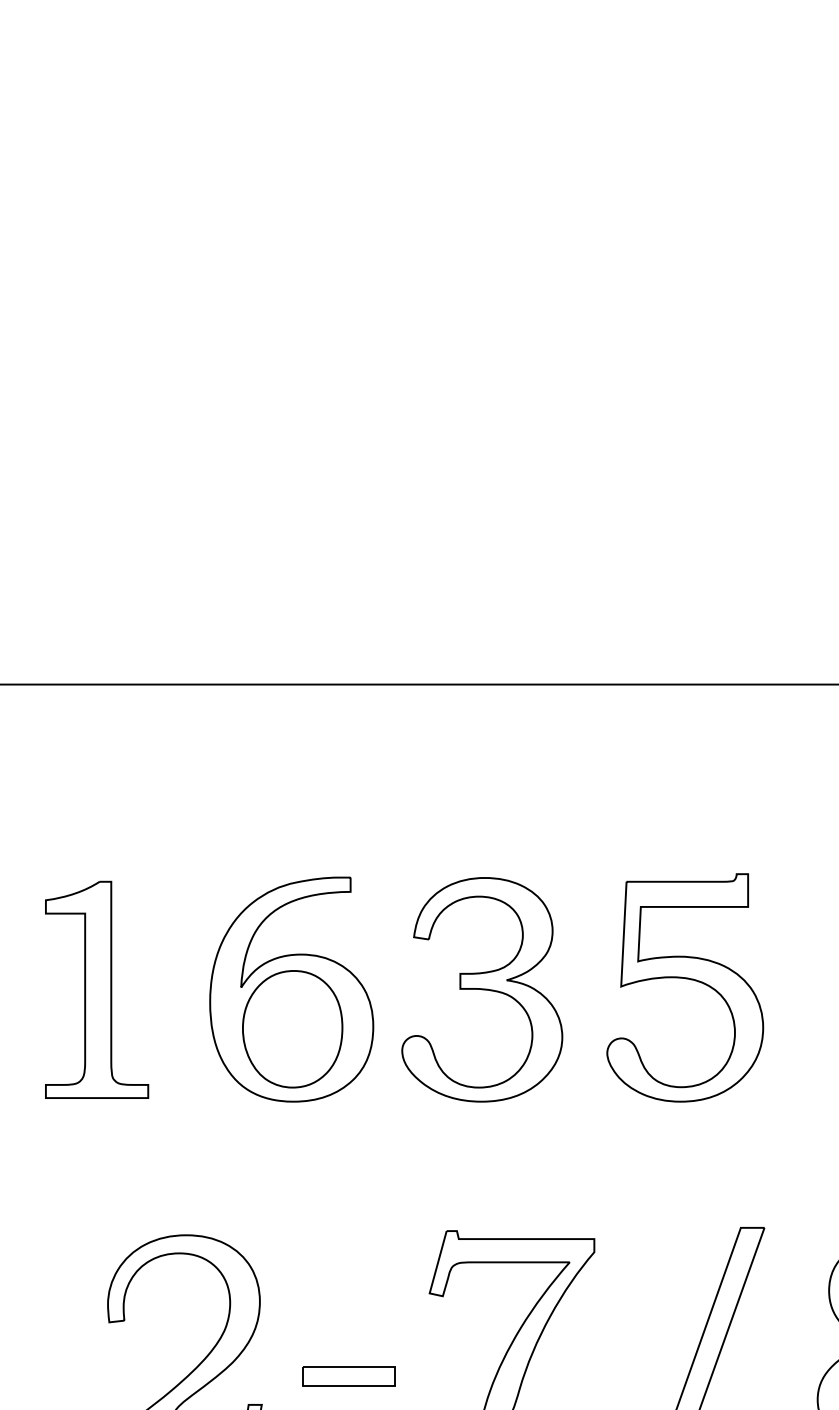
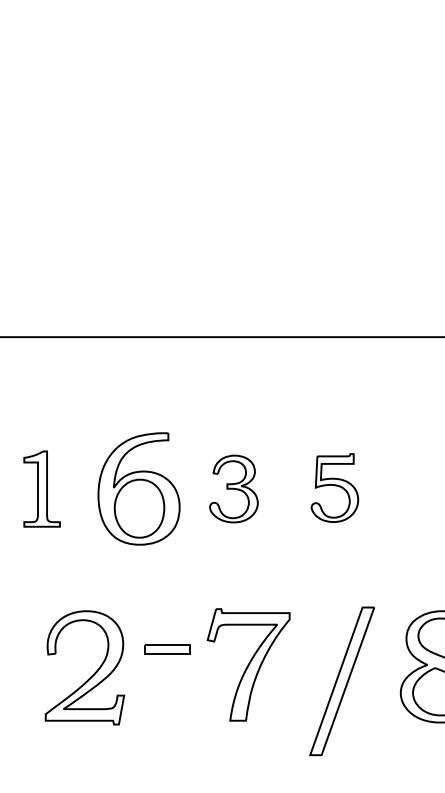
part: (684, 986) -> (334, 487), size x0.6
part: (95, 988) -> (41, 488), size x0.7
part: (481, 988) -> (233, 488), size x0.6
part: (348, 1376) -> (167, 649), moved

